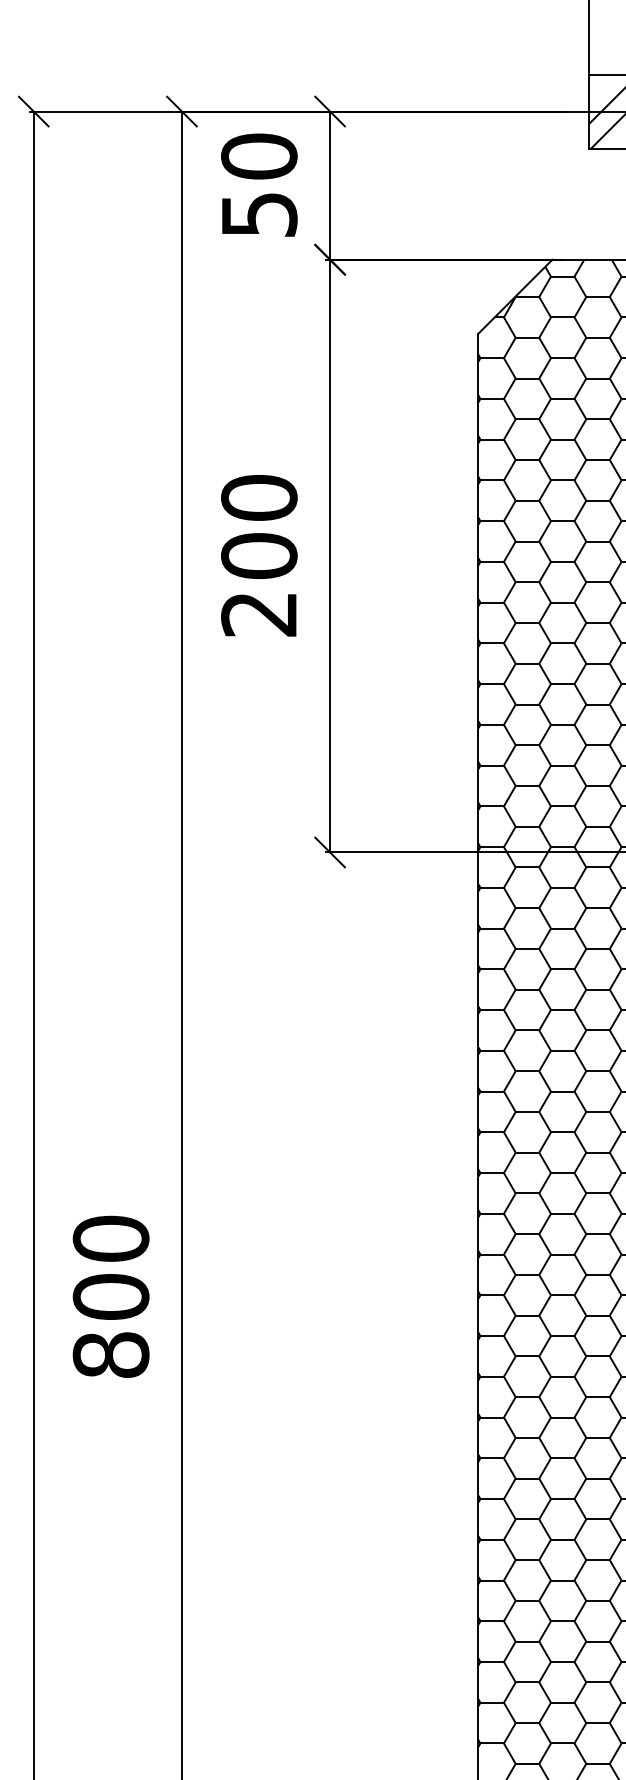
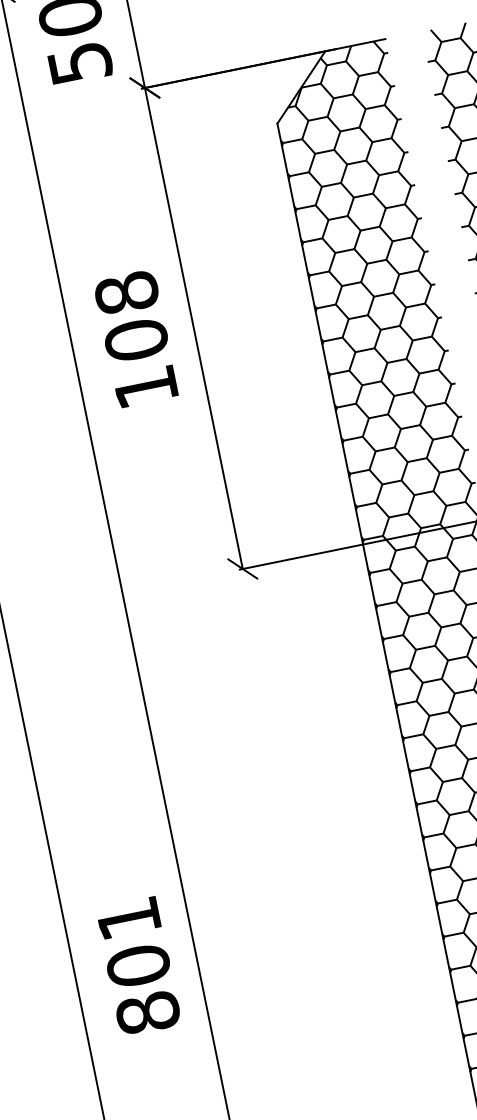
text: (259, 555) -> (136, 339), 200 -> 108
text: (110, 1238) -> (128, 918), 800 -> 801

